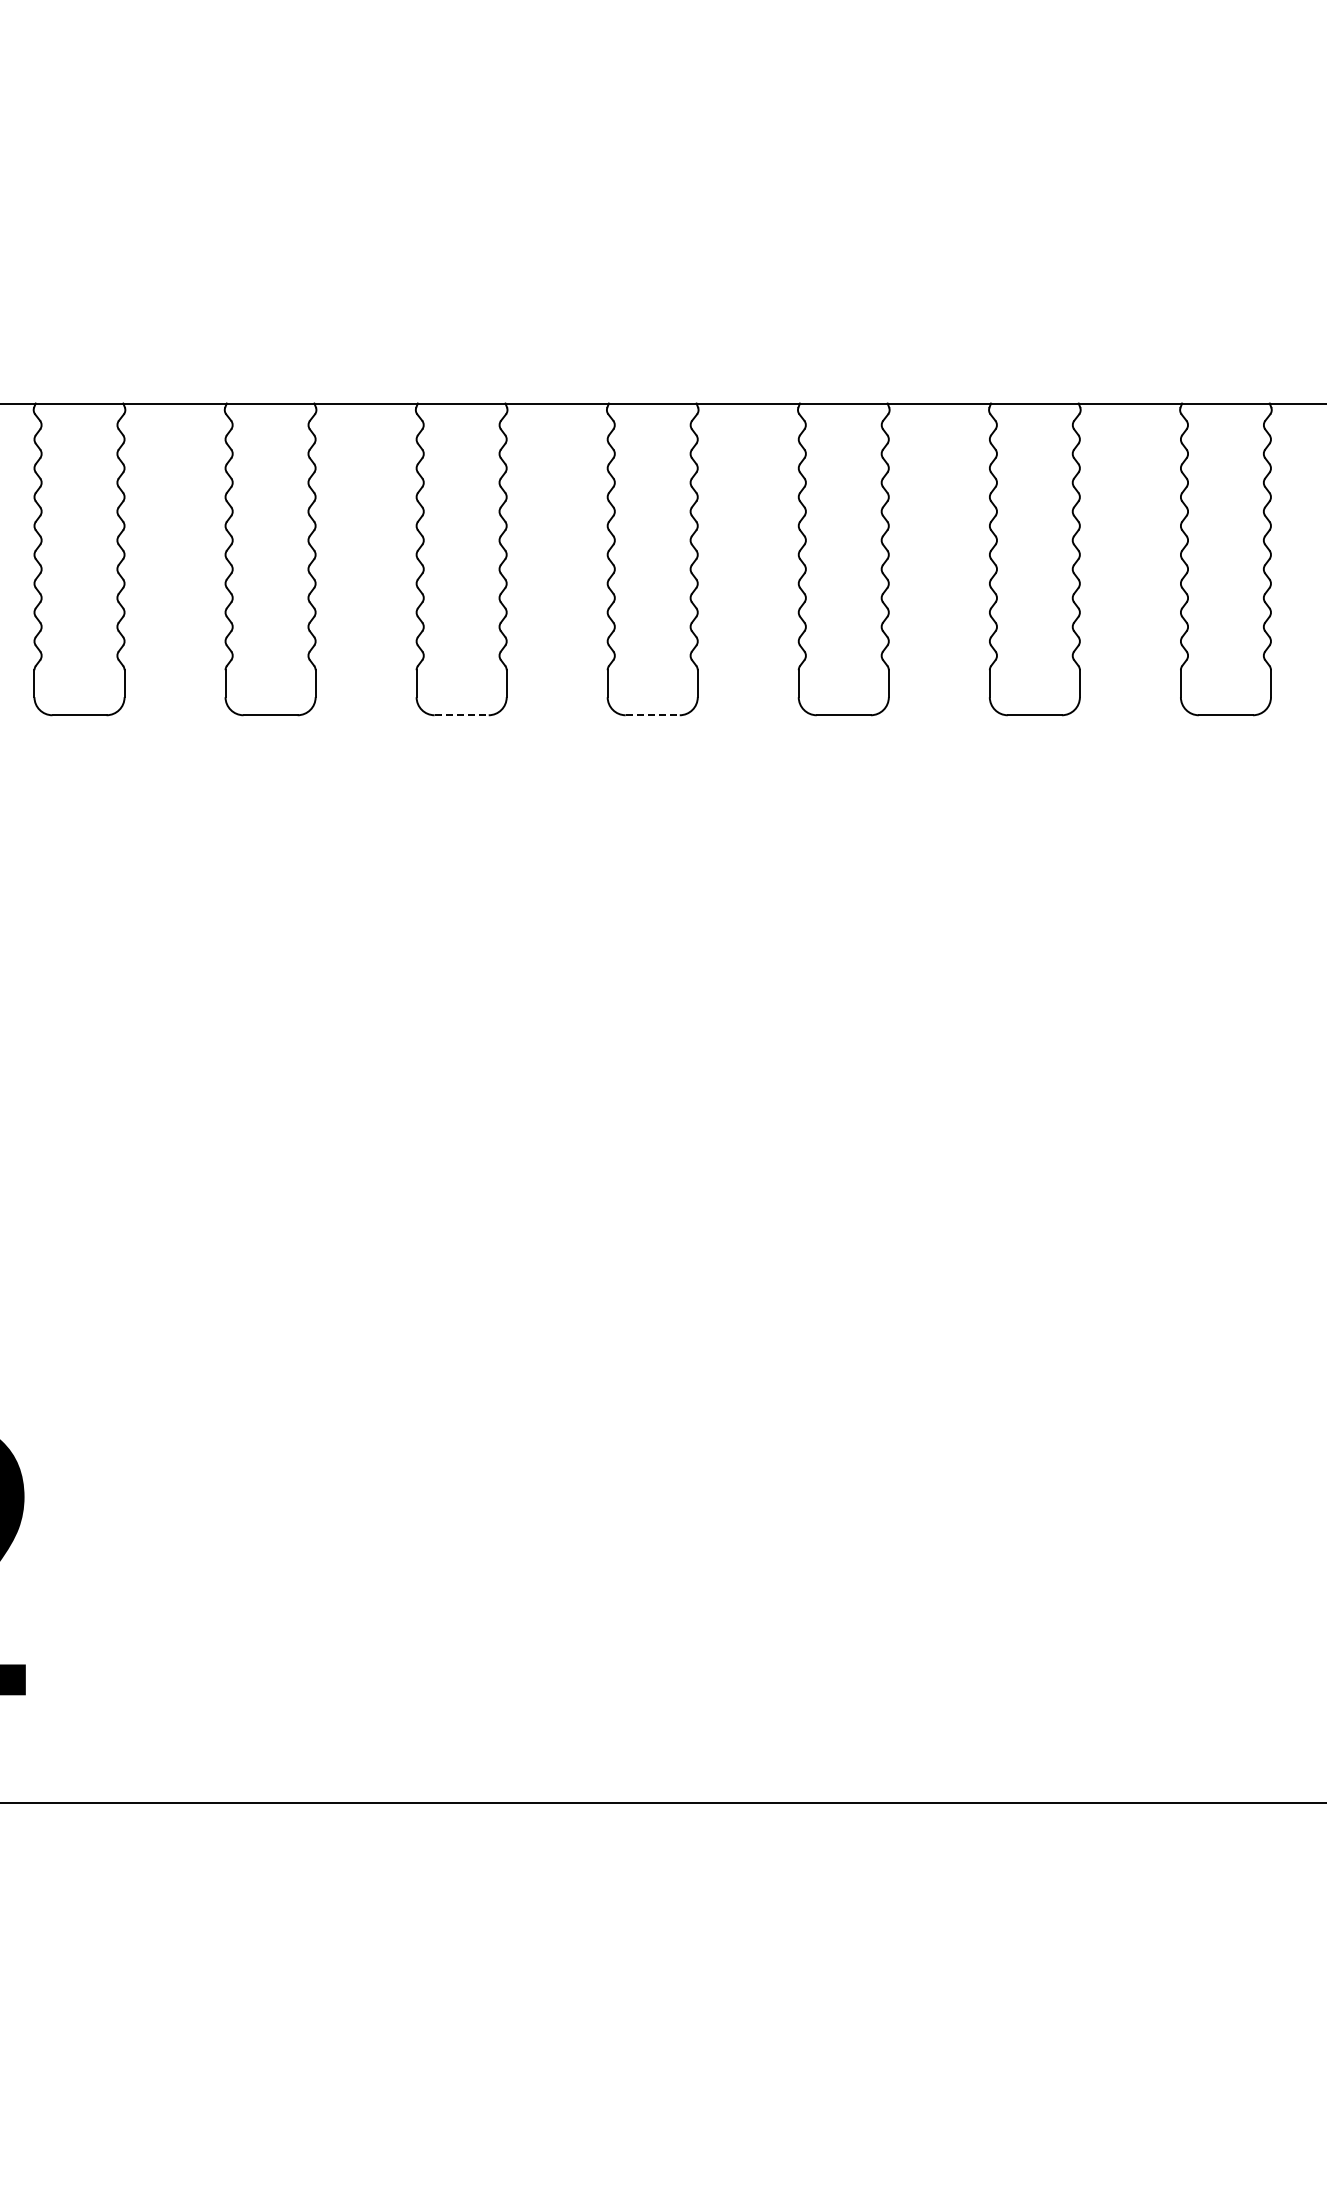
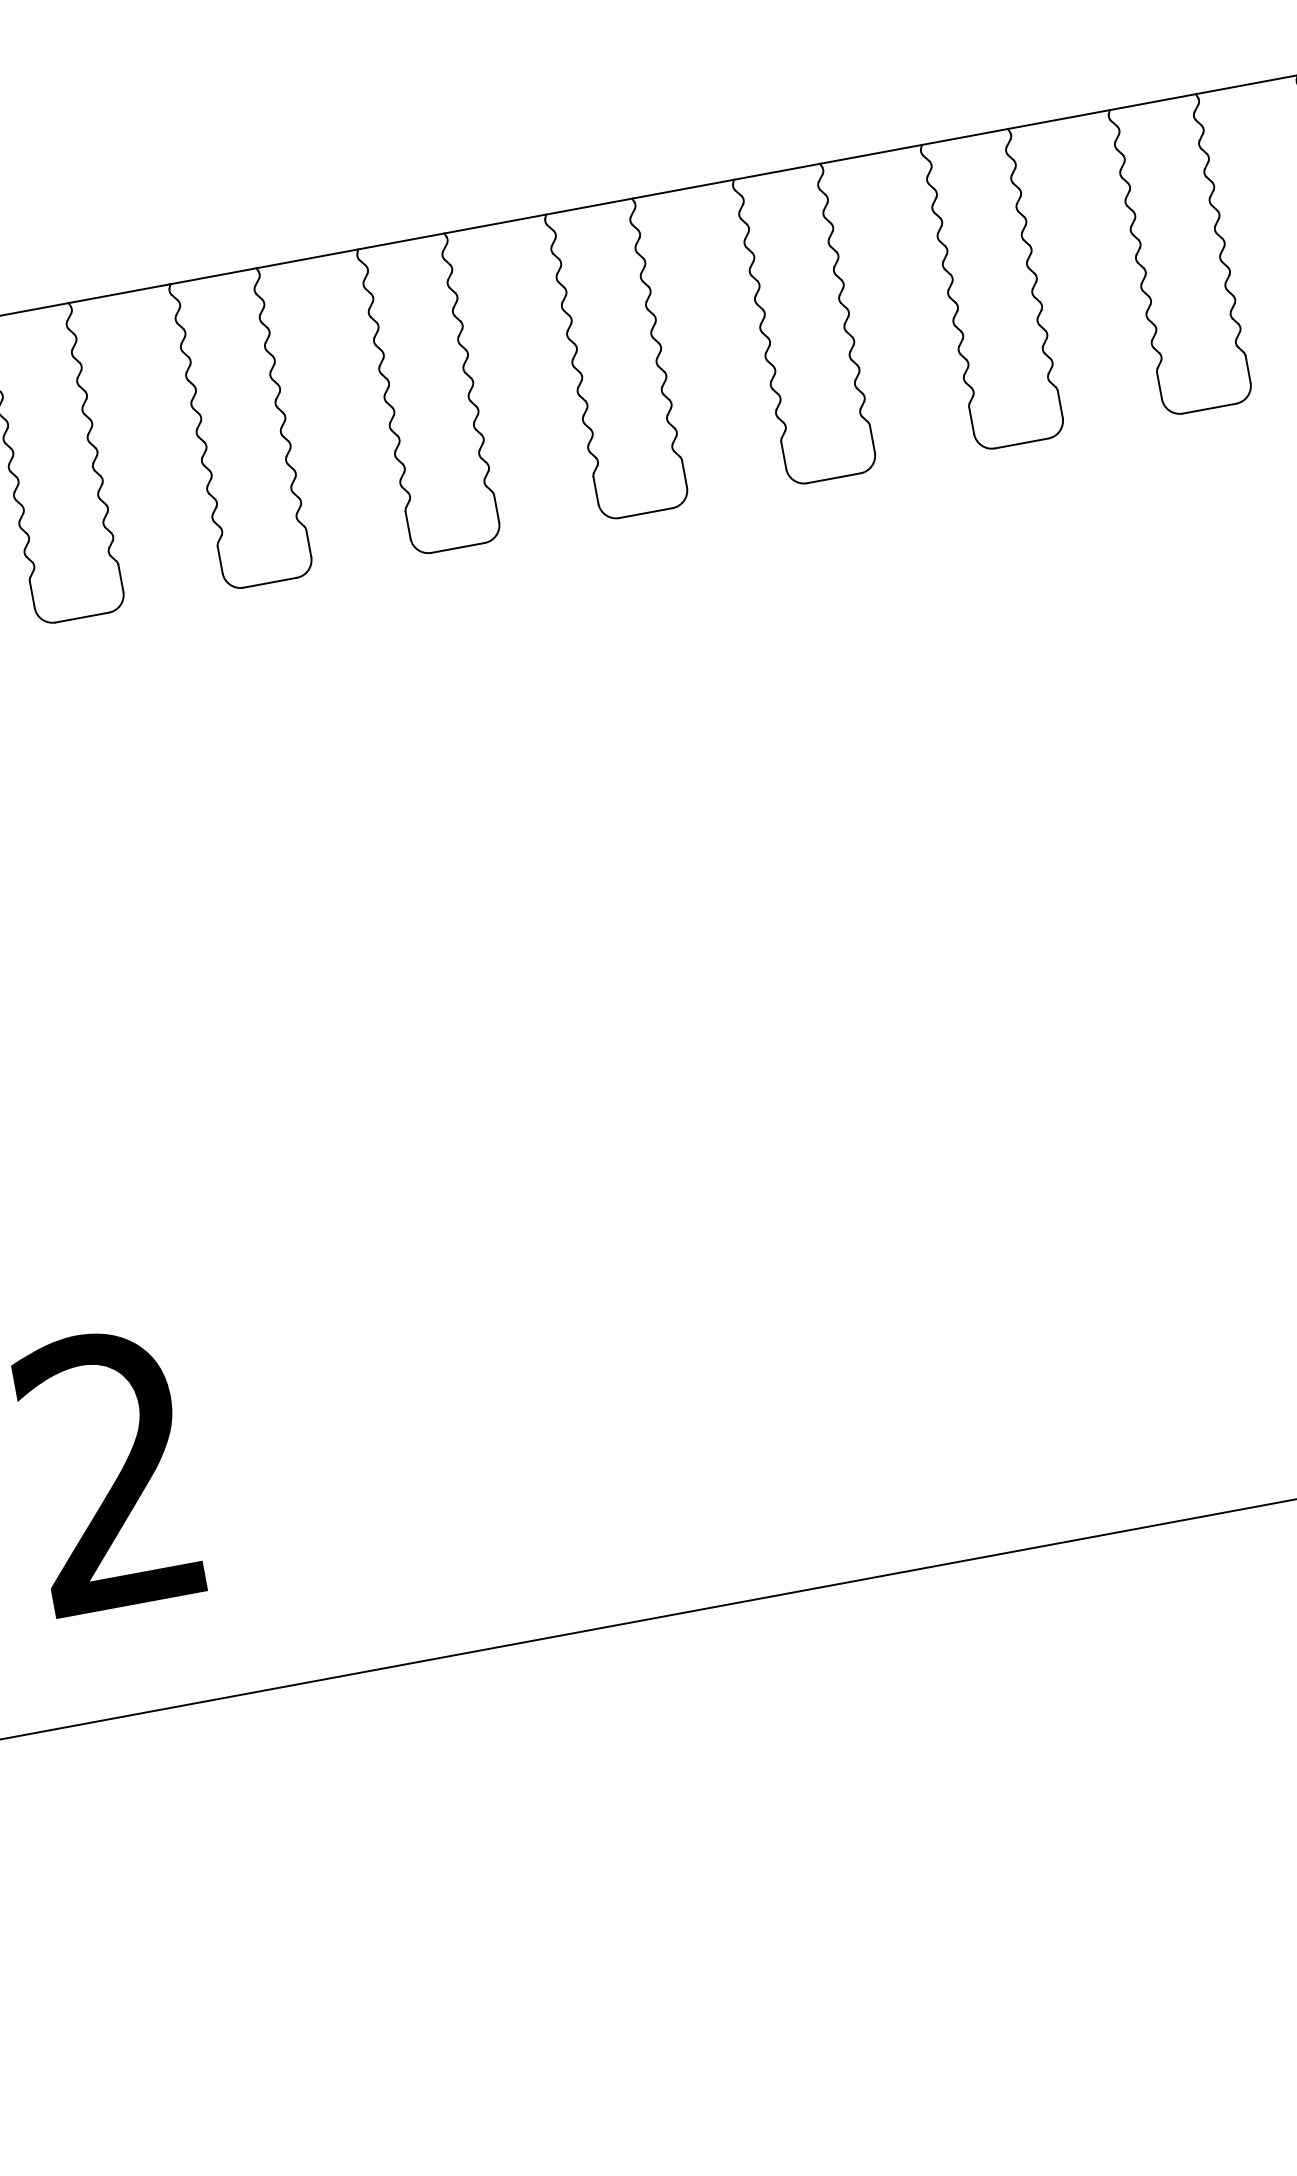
line: (462, 715) -> (458, 548), dashed -> solid
line: (653, 715) -> (646, 513), dashed -> solid

